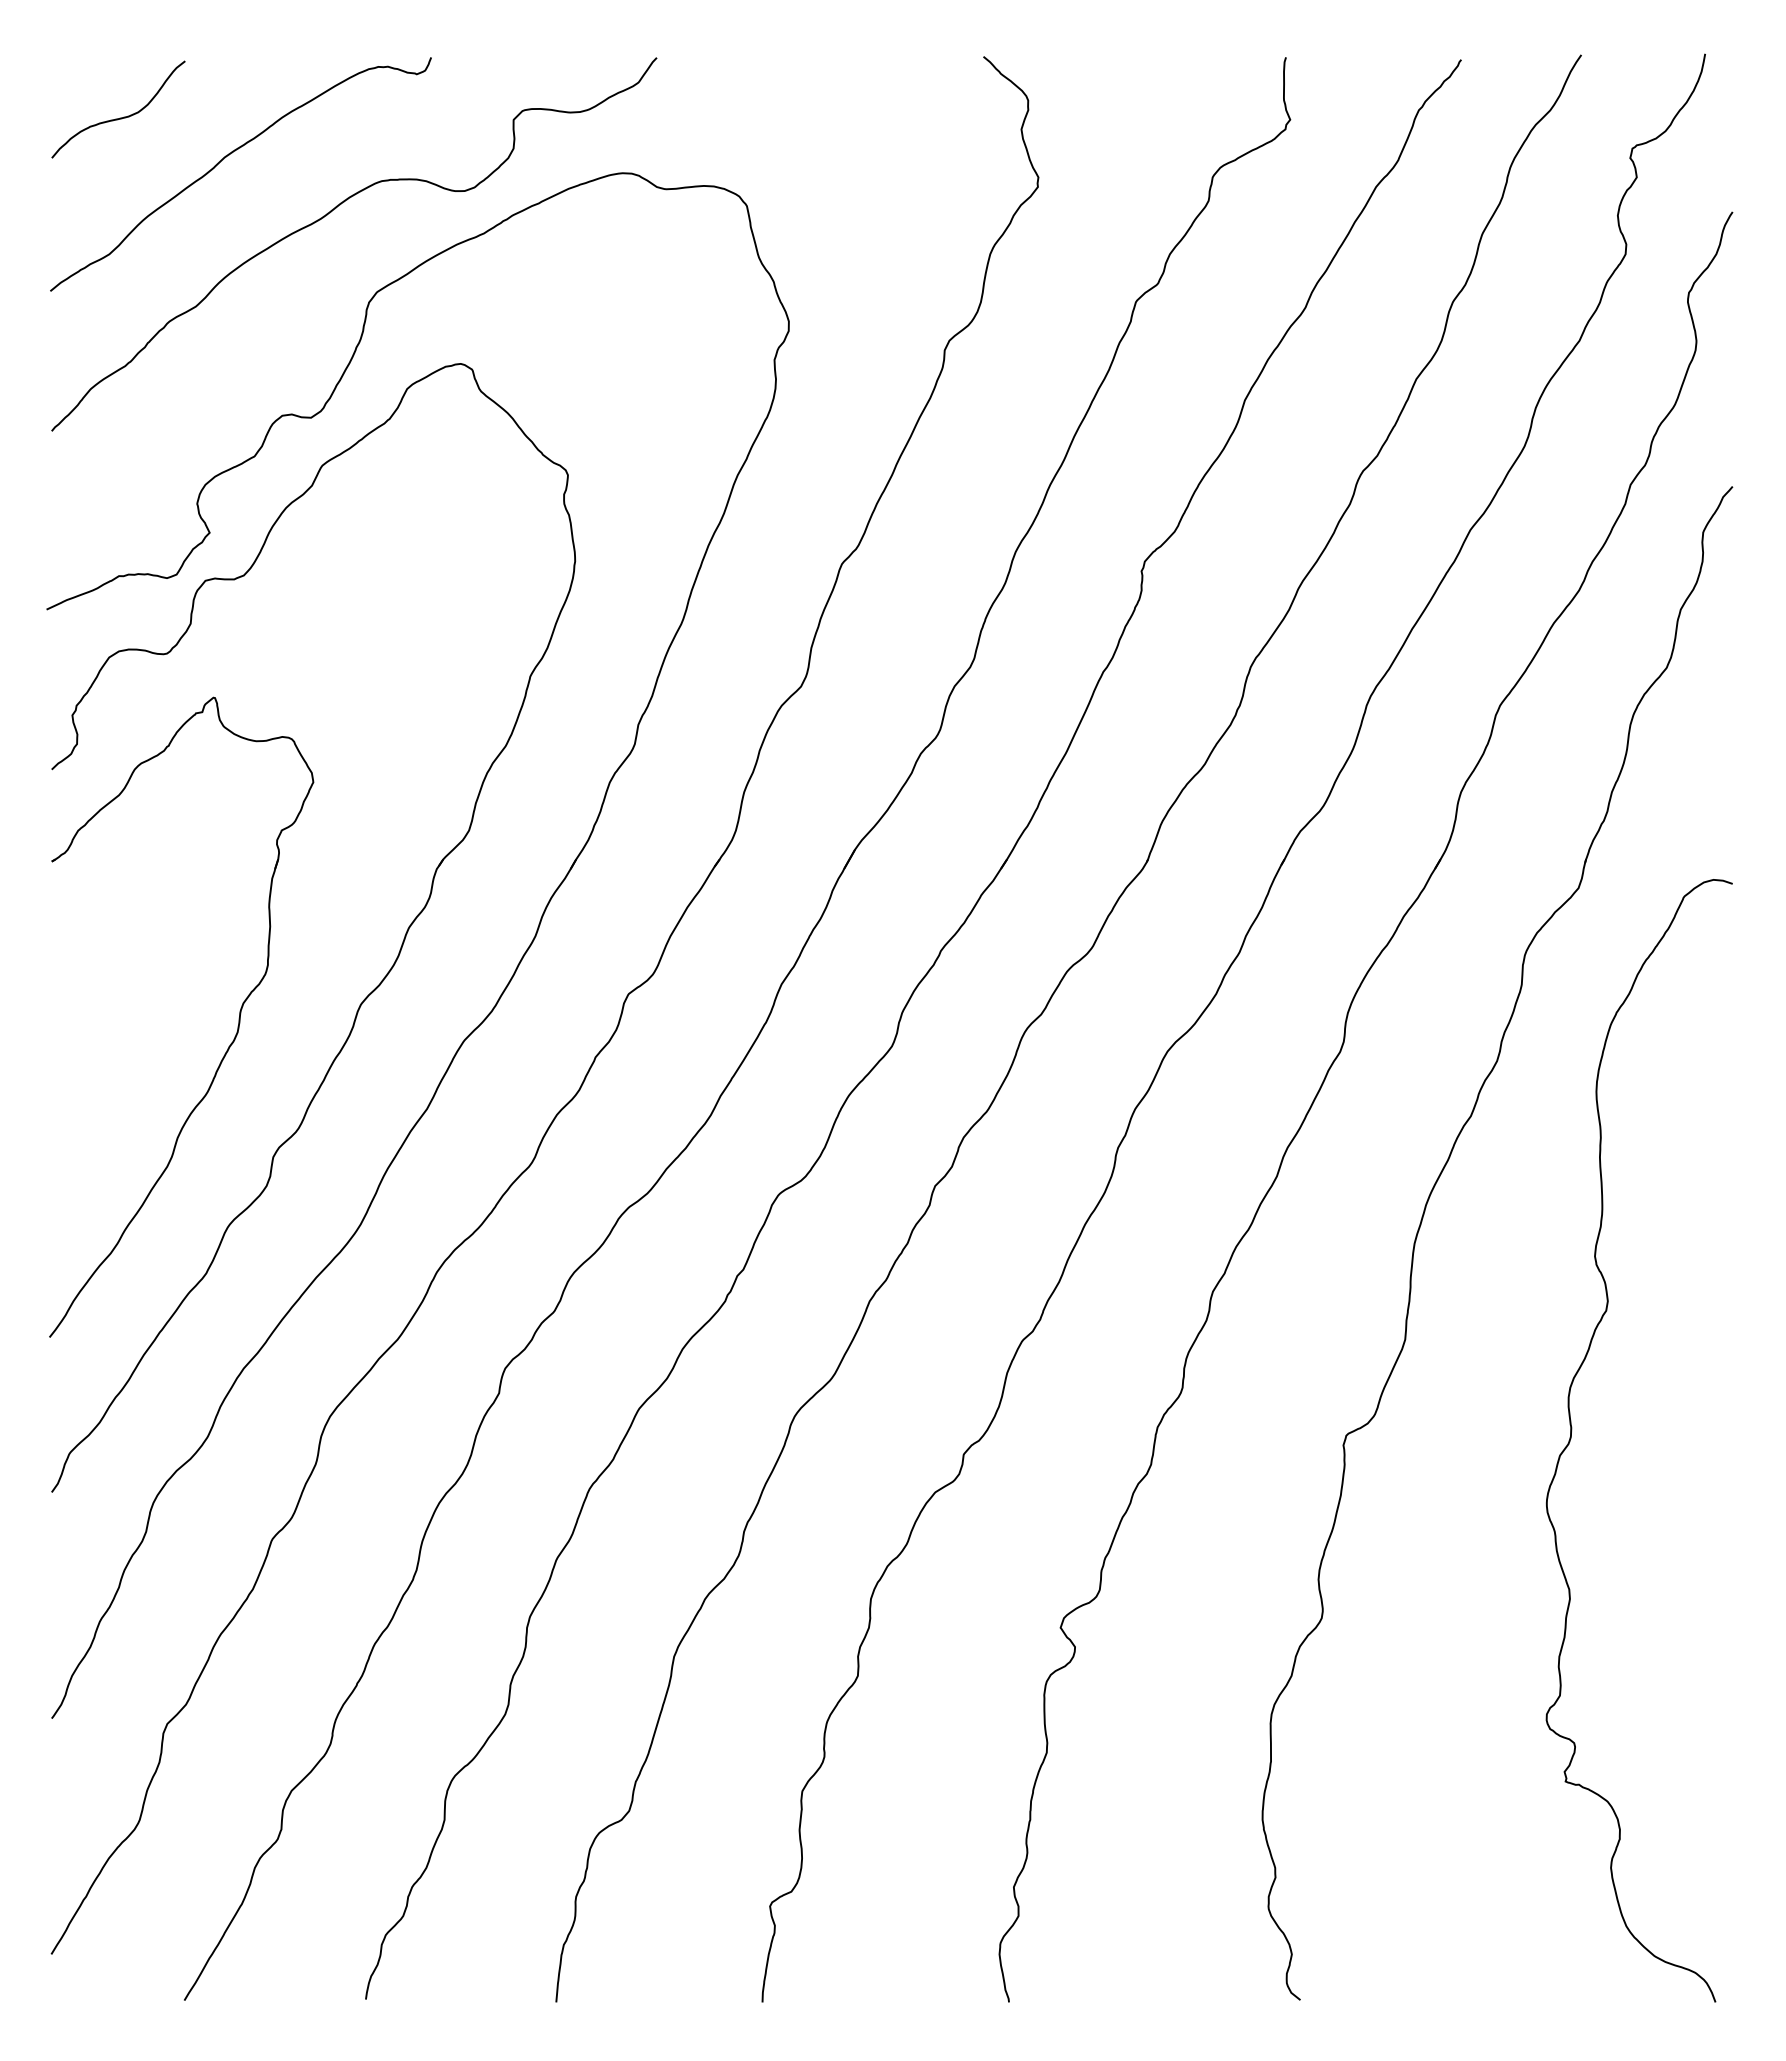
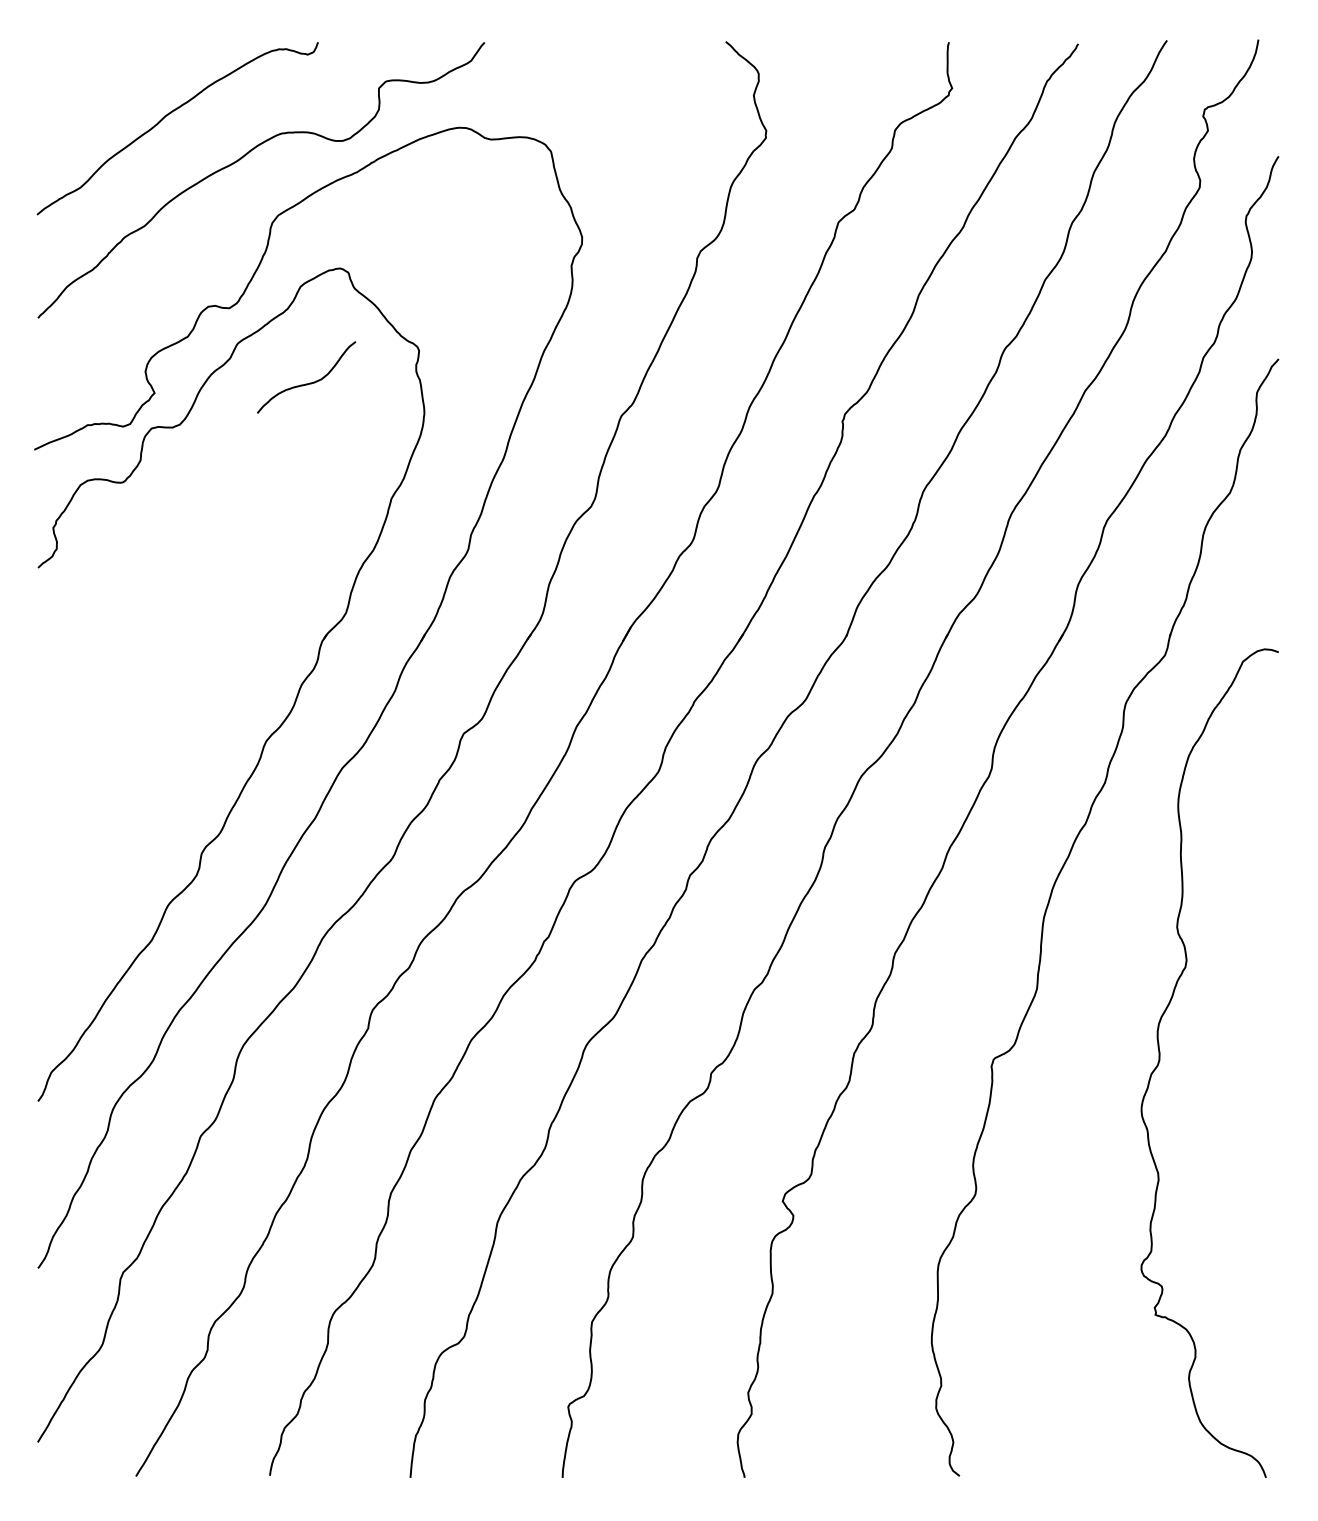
curve: (120, 117) -> (308, 383), moved
part: (228, 1046) -> (168, 772), removed

